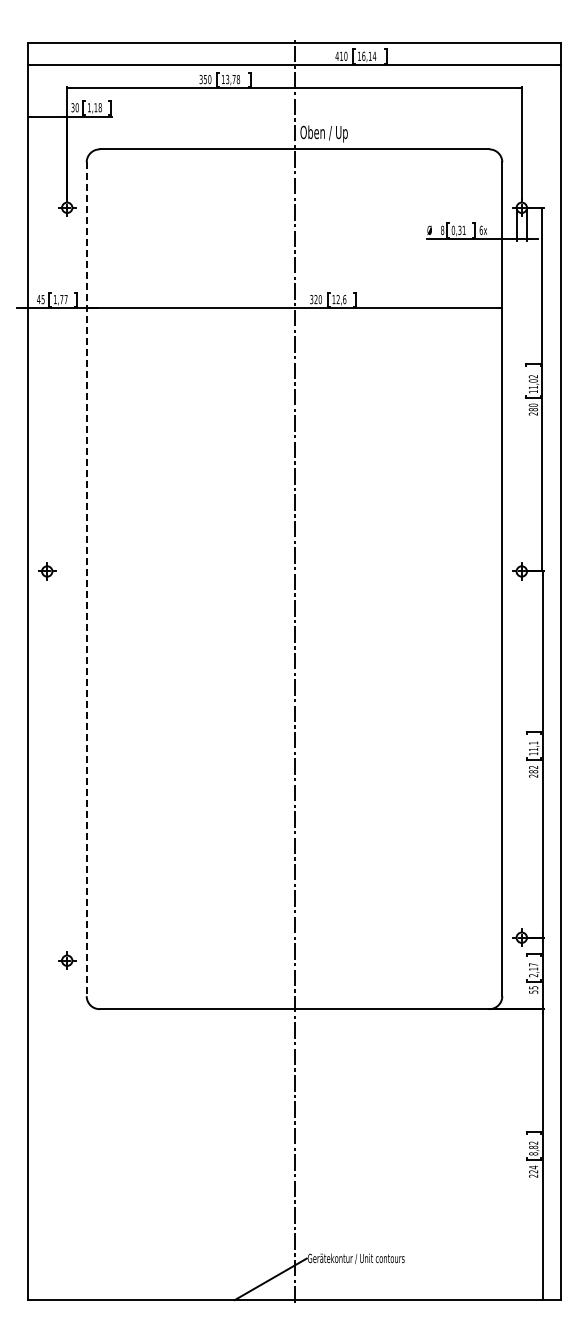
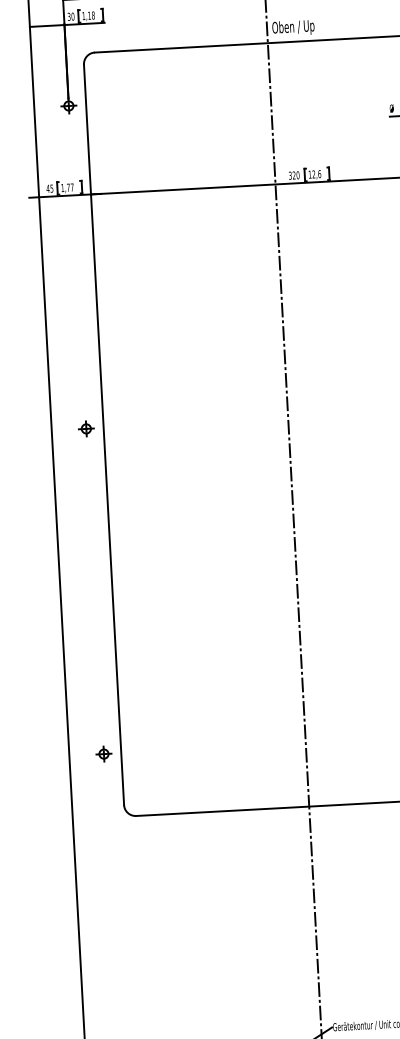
part: (47, 571) -> (86, 428), moved
line: (86, 579) -> (103, 435), dashed -> solid
part: (67, 960) -> (104, 753), moved

